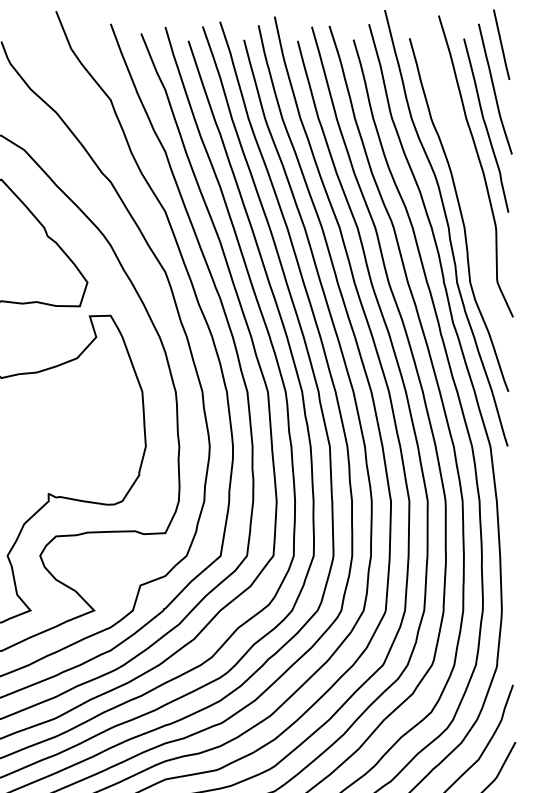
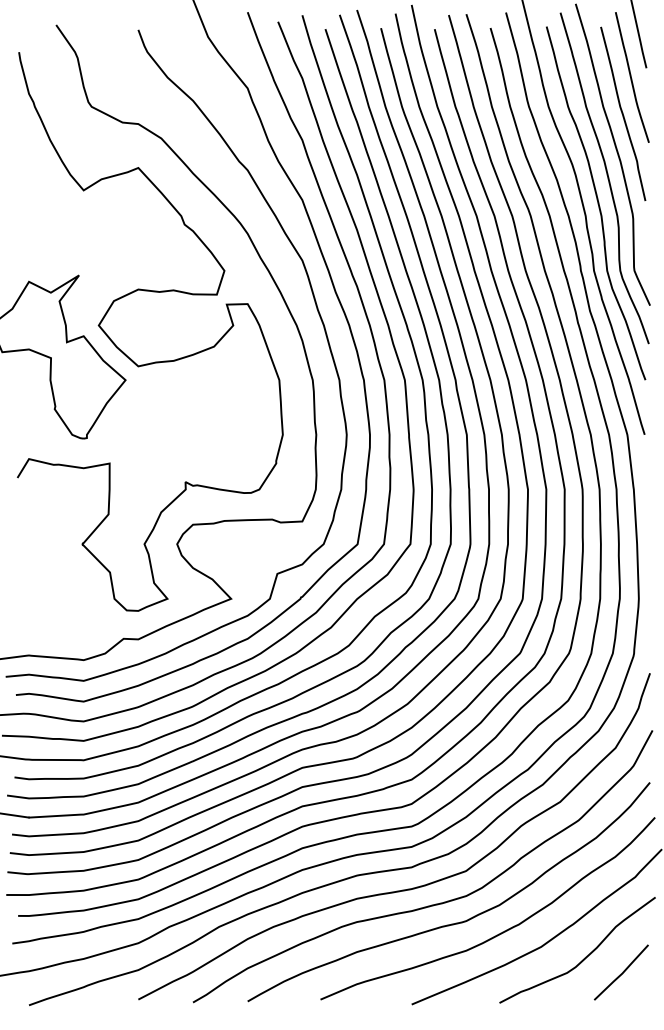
curve: (470, 190) -> (607, 178), added

